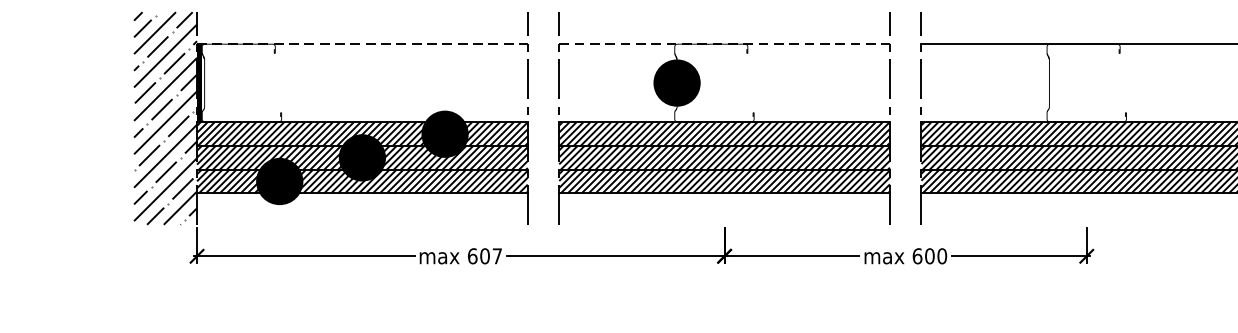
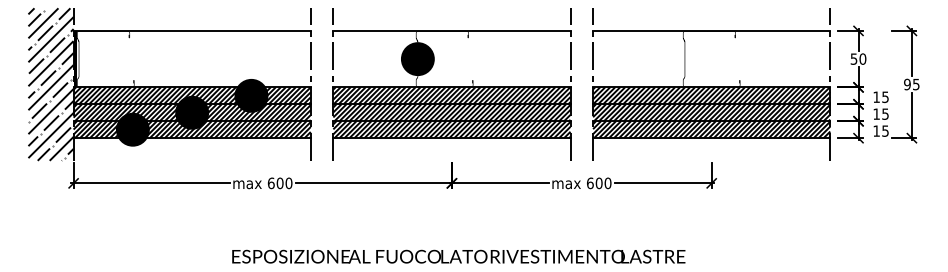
line: (362, 43) -> (192, 30), dashed -> solid
line: (723, 43) -> (451, 30), dashed -> solid
text: (496, 256) -> (288, 183), 607 -> 600

